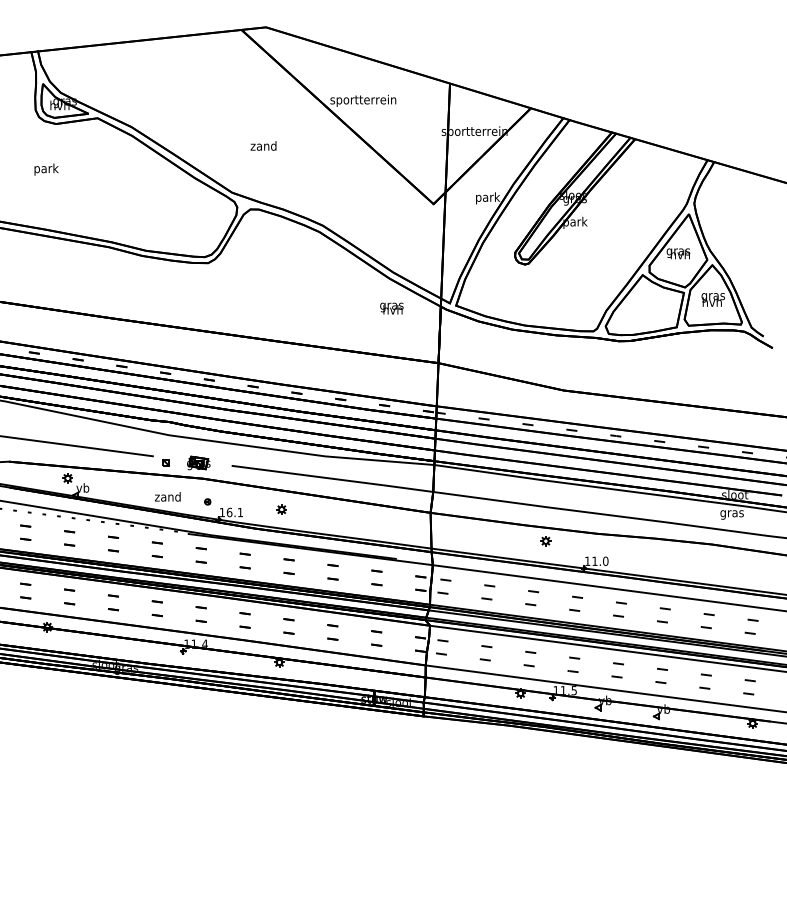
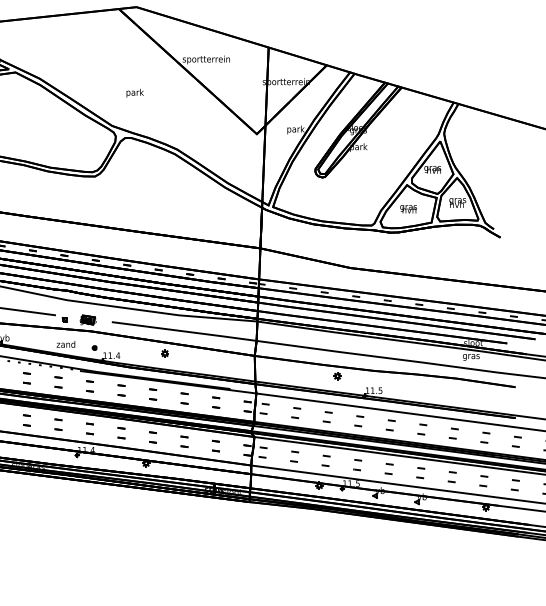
text: (263, 147) -> (134, 93), zand -> park
text: (391, 308) -> (408, 209), moved
part: (281, 509) -> (164, 353), moved
text: (234, 512) -> (113, 355), 16.1 -> 11.4
text: (605, 560) -> (380, 390), 11.0 -> 11.5

